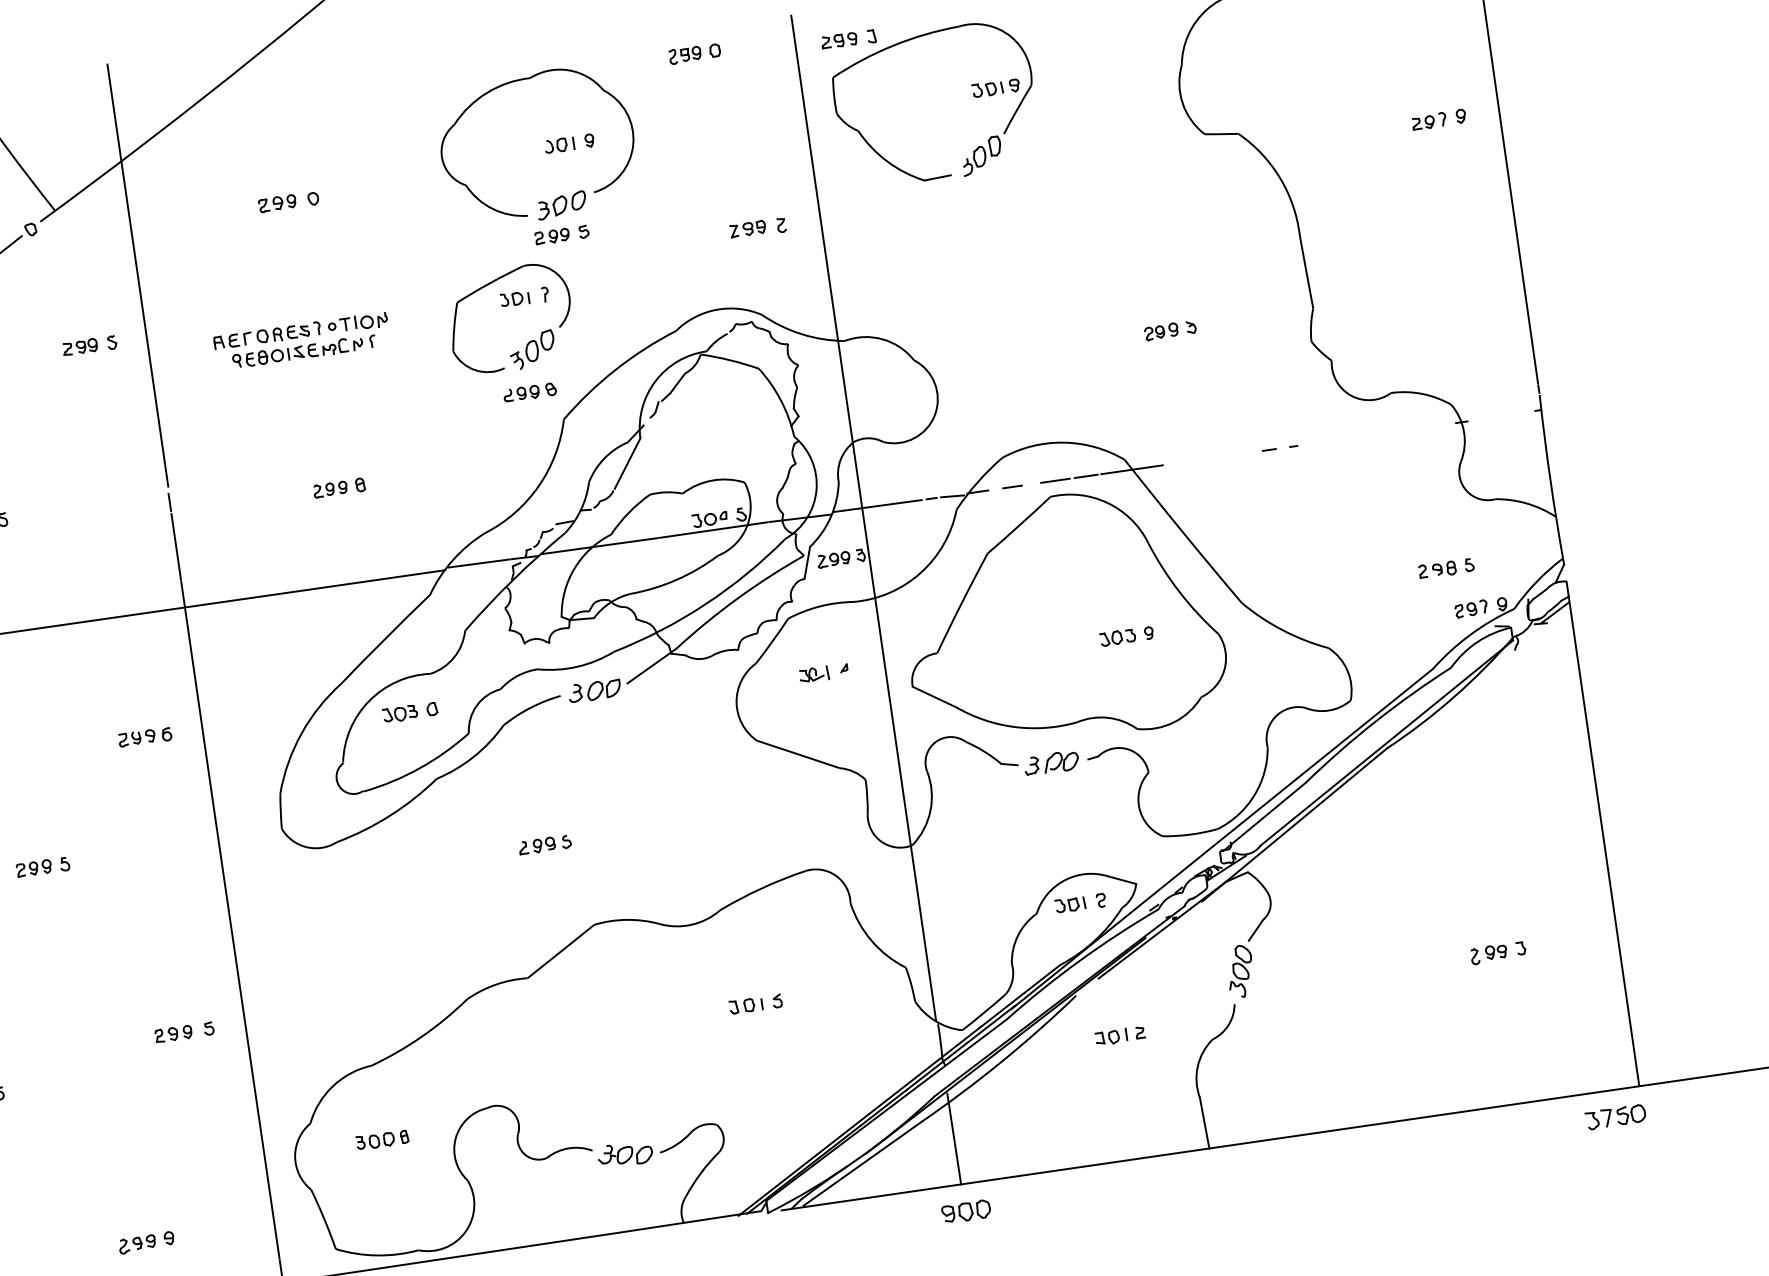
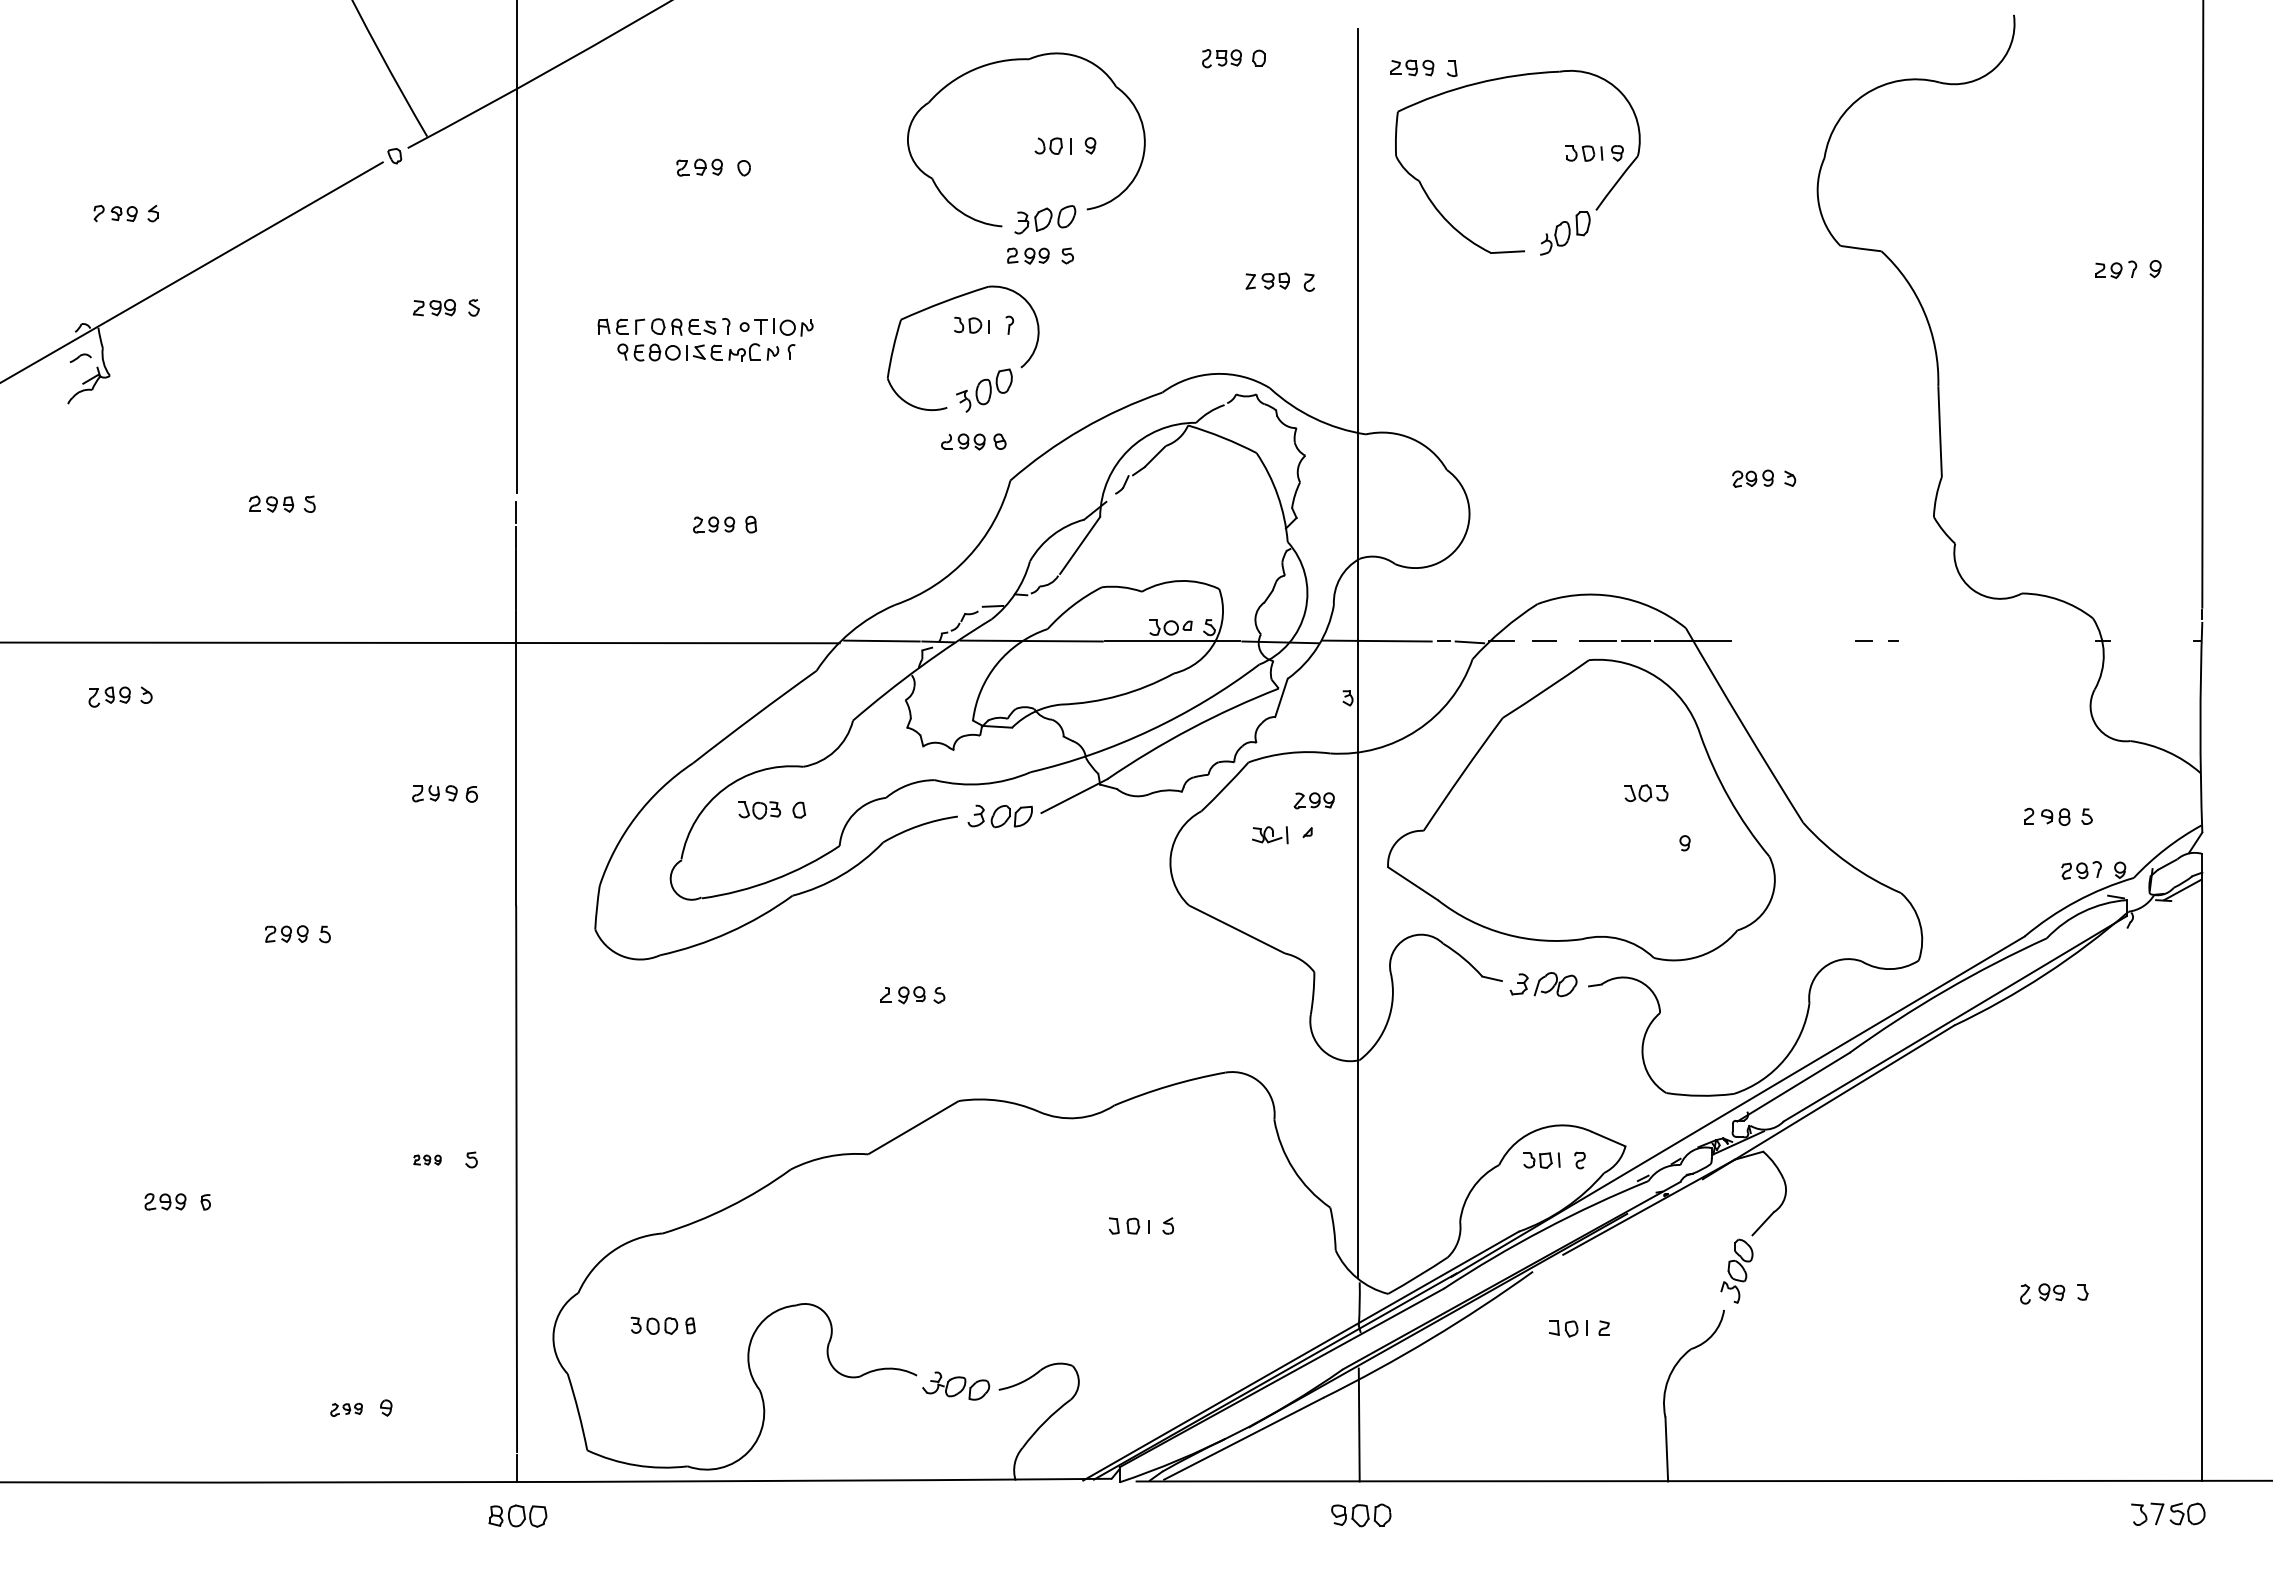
part: (833, 559) -> (1313, 800), moved
part: (1118, 637) -> (1646, 793), moved
part: (173, 1033) -> (427, 1159), size x0.6
part: (137, 1244) -> (346, 1409), size x0.7

